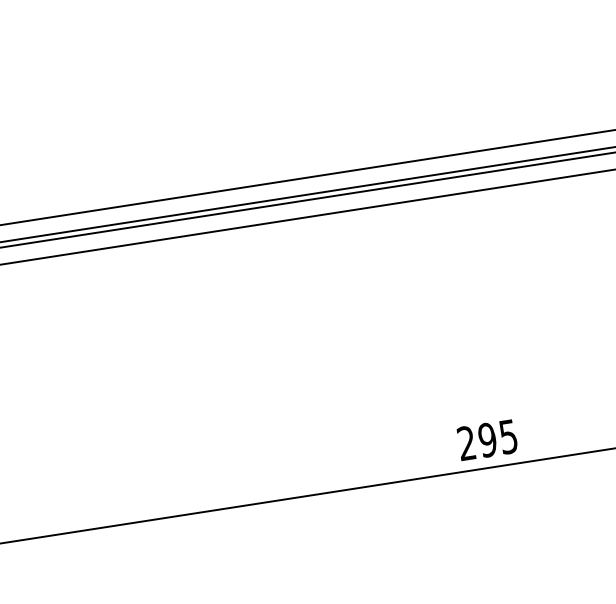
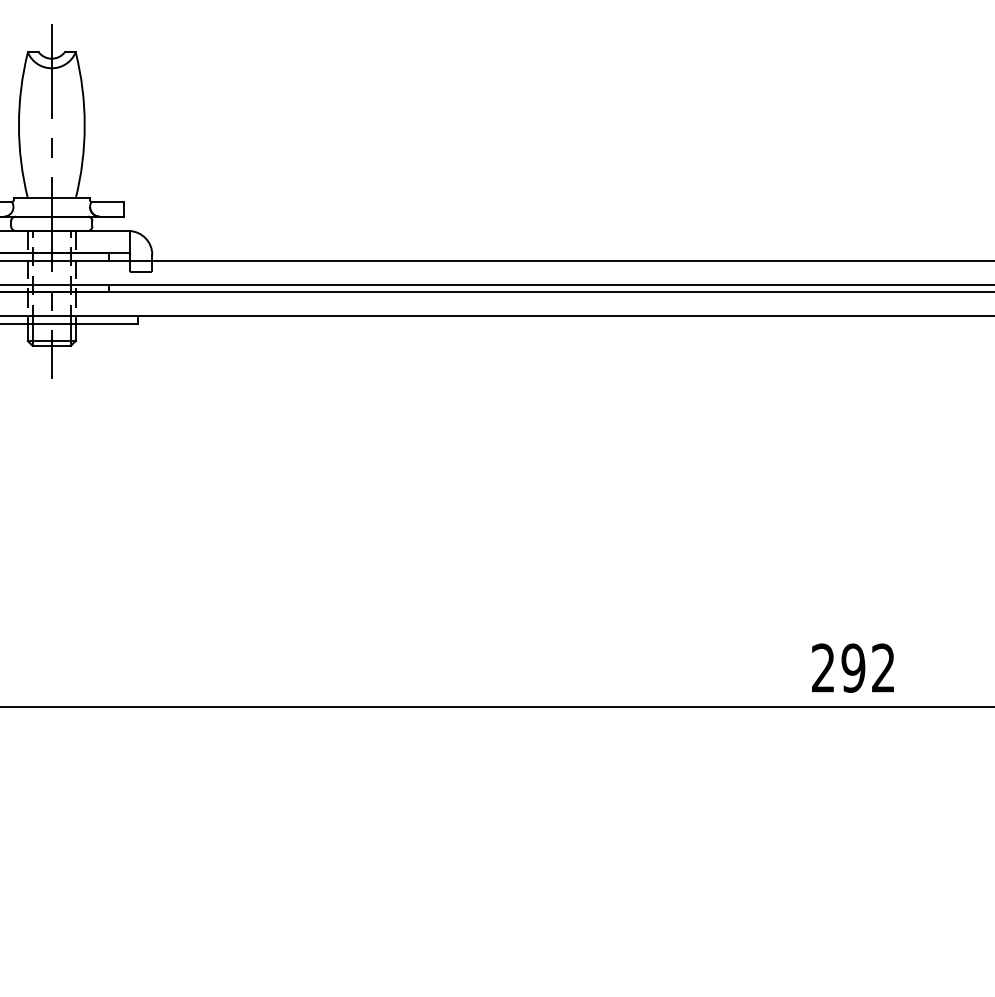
text: (508, 436) -> (883, 667), 295 -> 292

